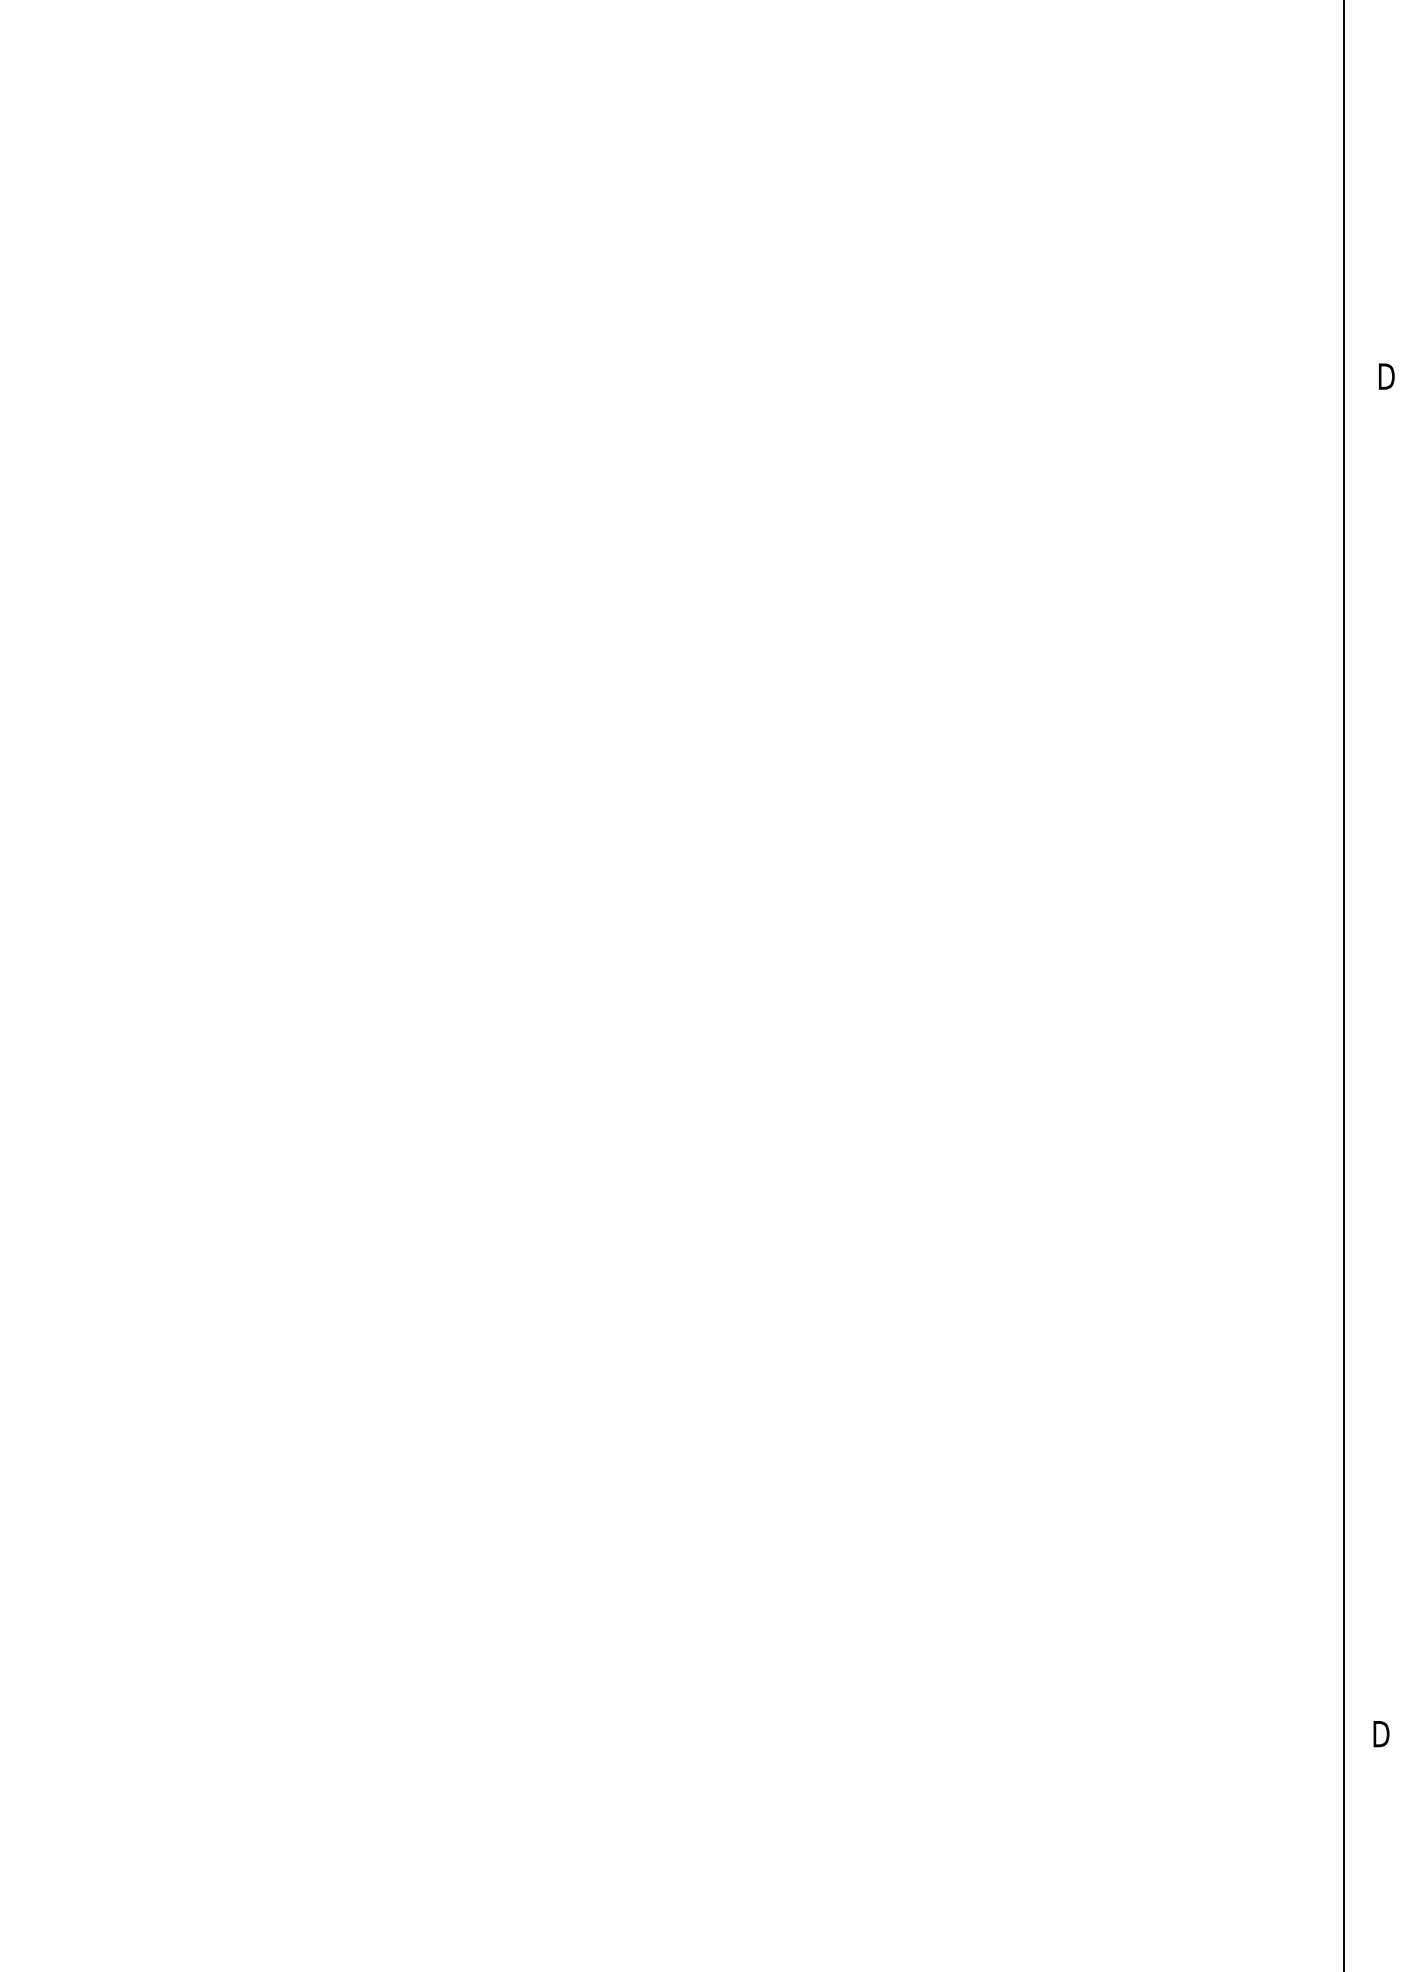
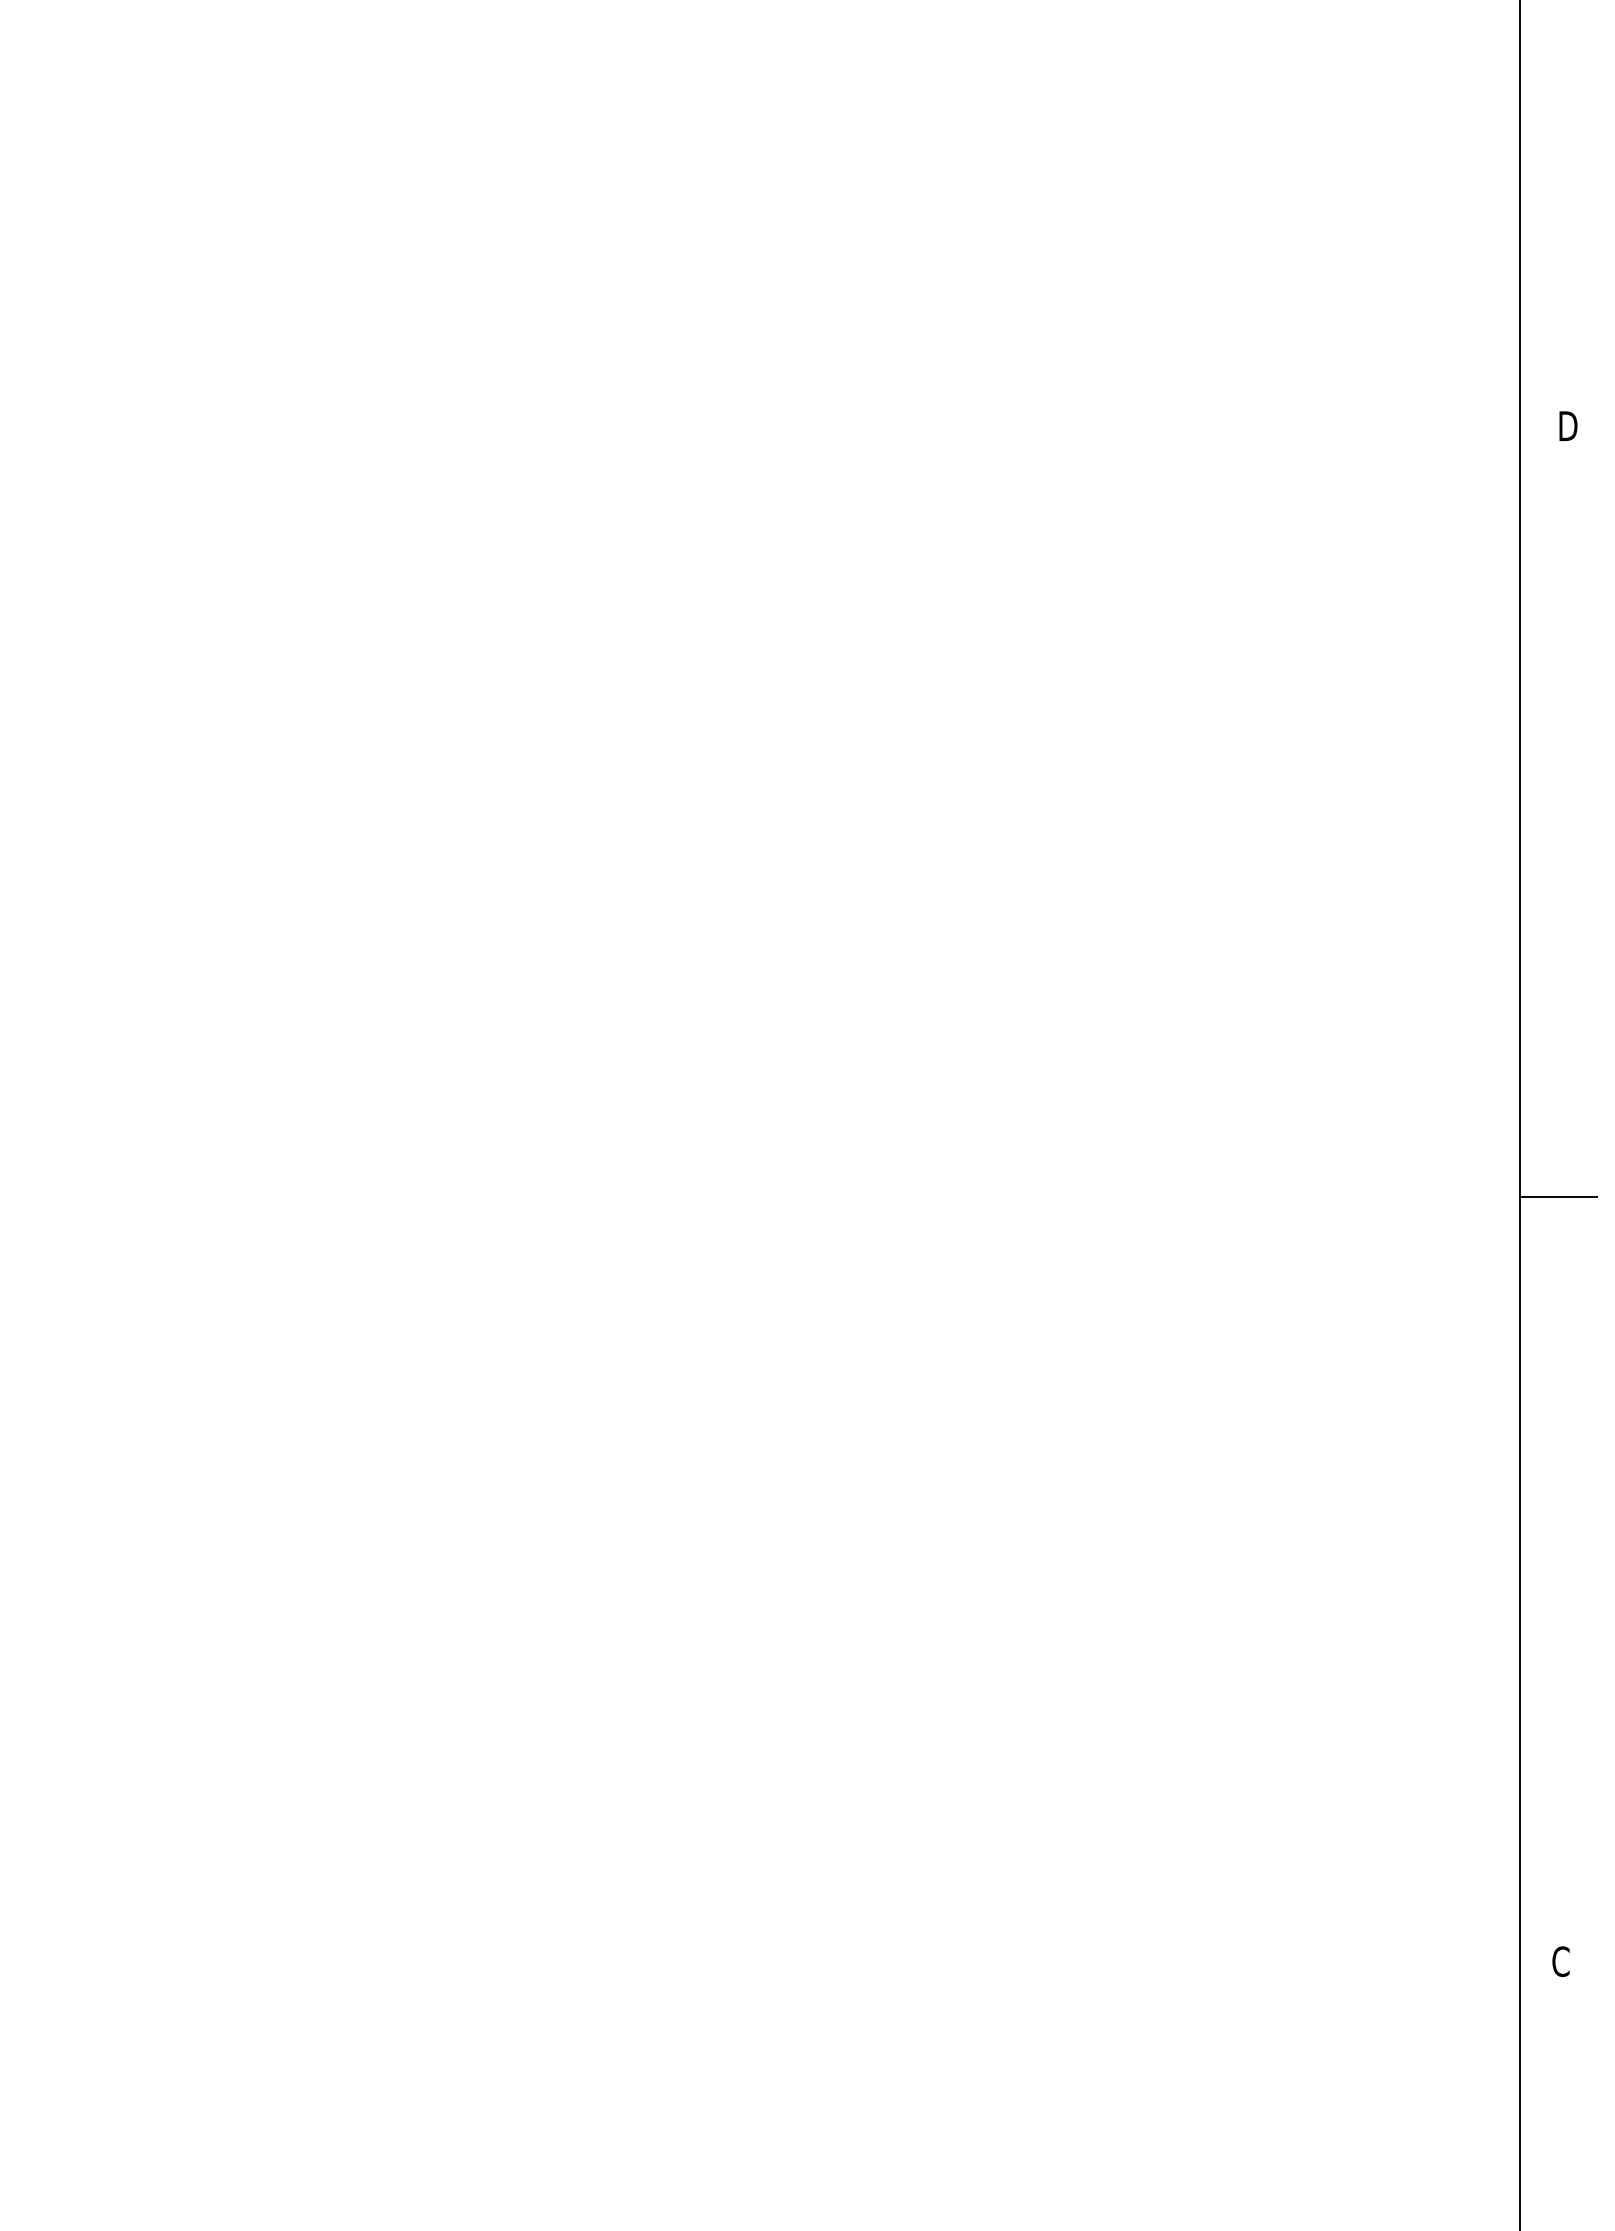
line: (1378, 1057) -> (1559, 1196), added
text: (1380, 1733) -> (1561, 1961), D -> C

